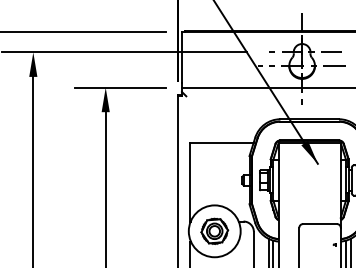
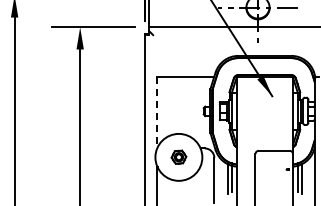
line: (190, 182) -> (156, 113), solid -> dashed
part: (214, 230) -> (178, 156), size x0.6

